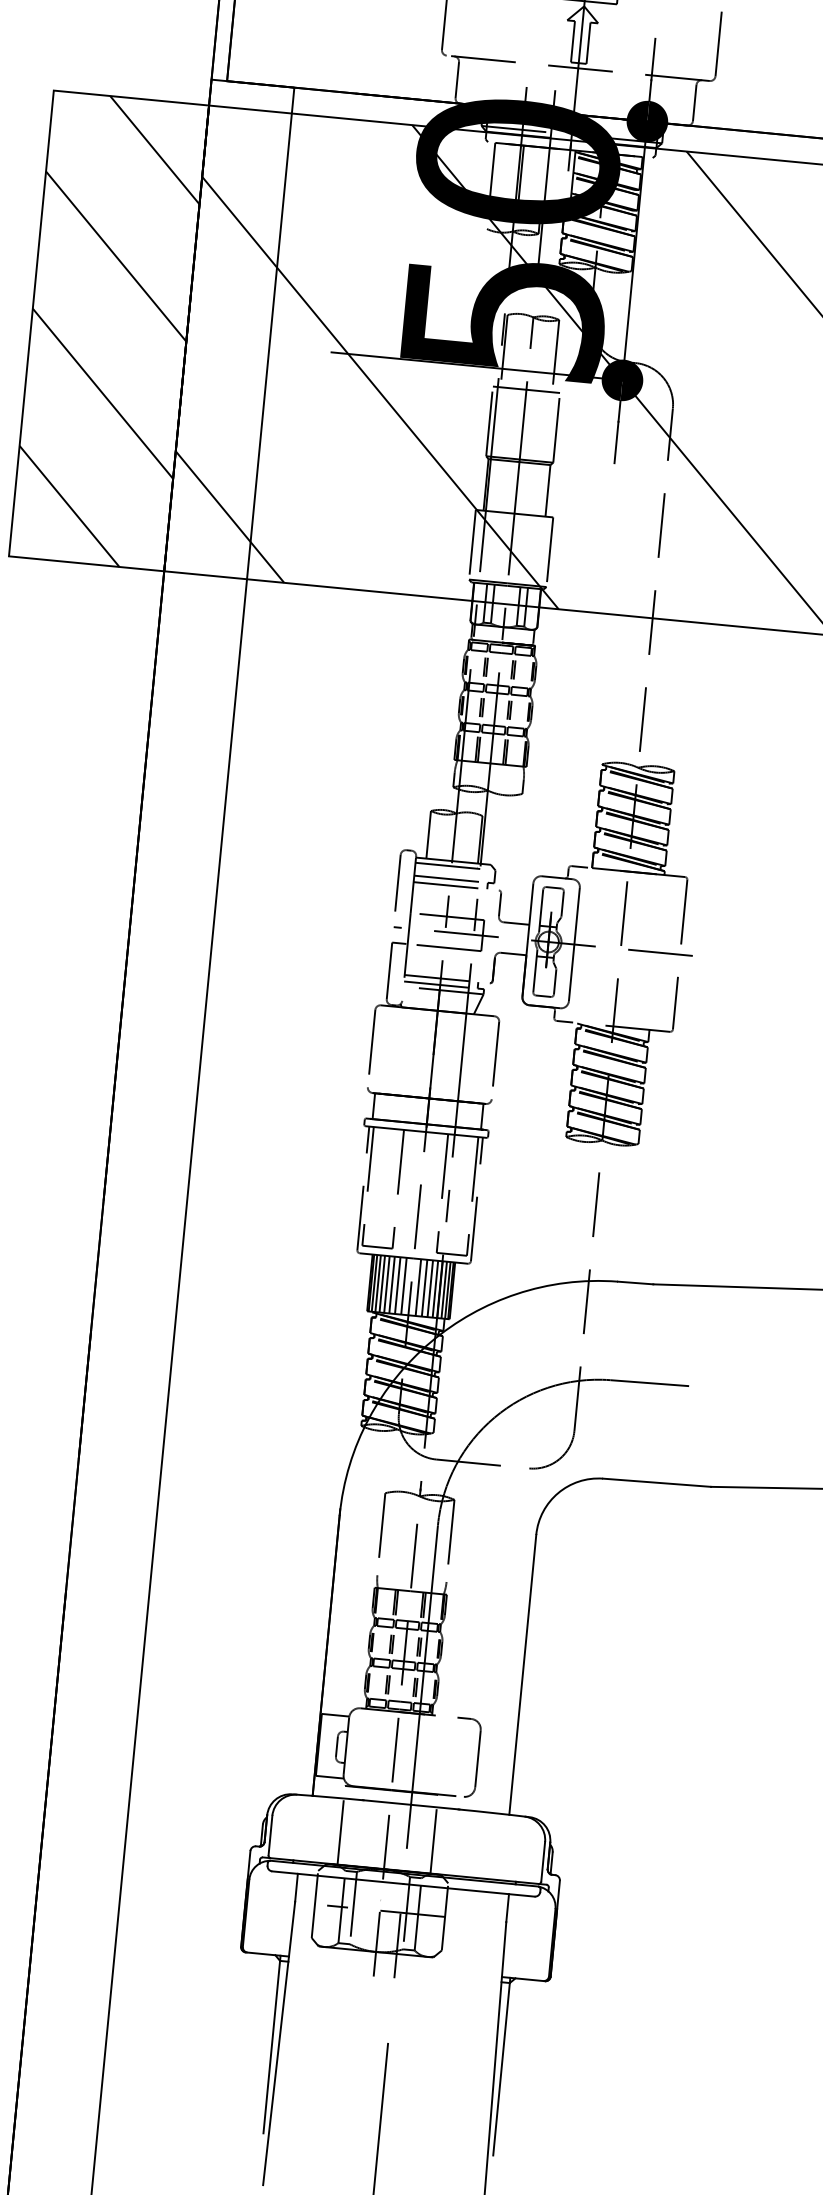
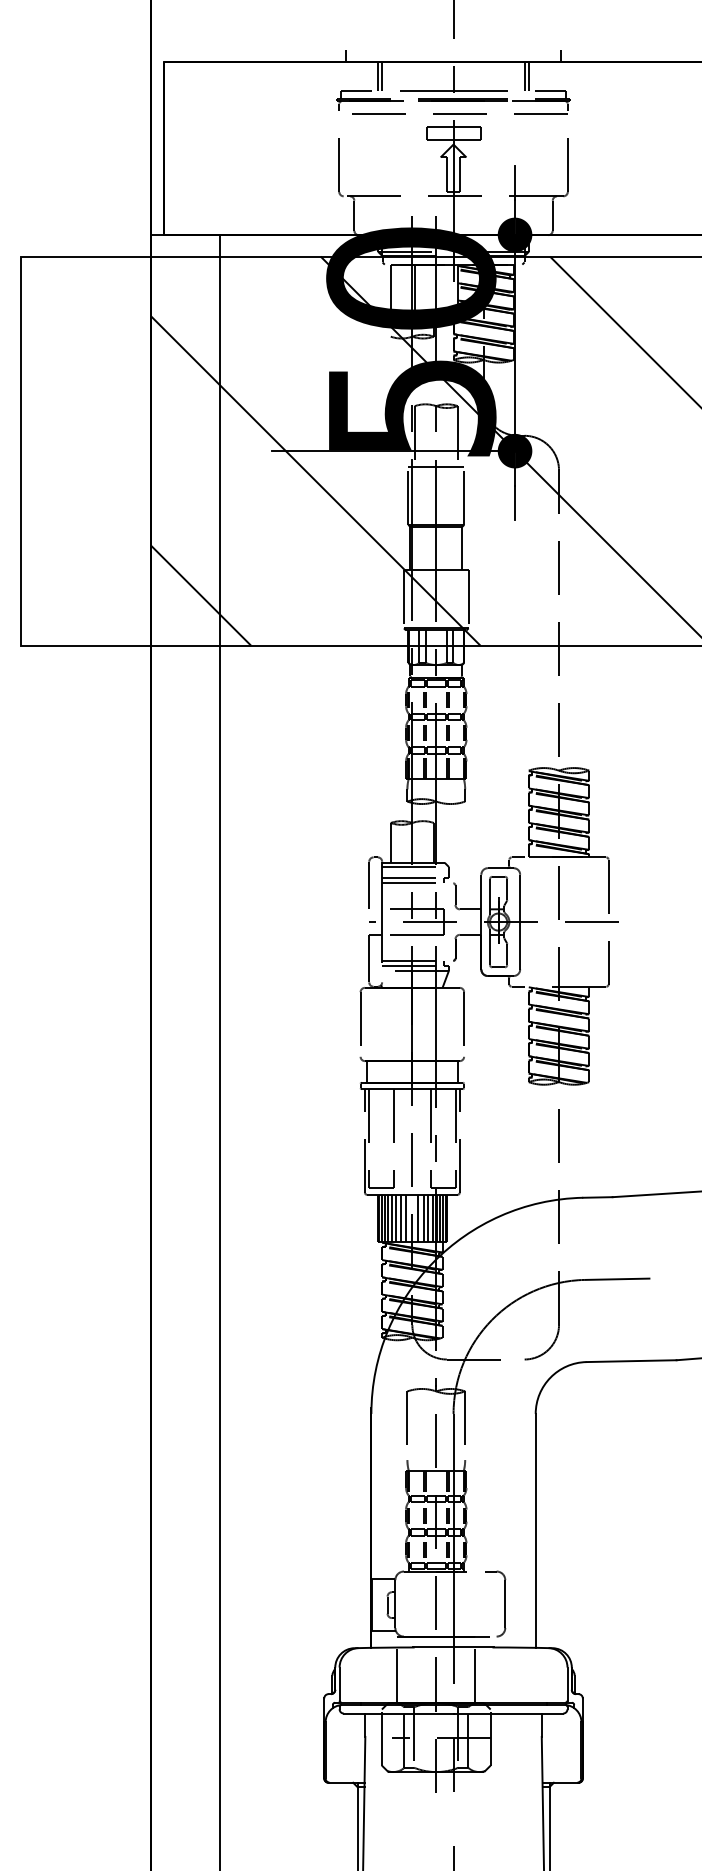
hatch: (108, 330) -> (85, 450), removed

